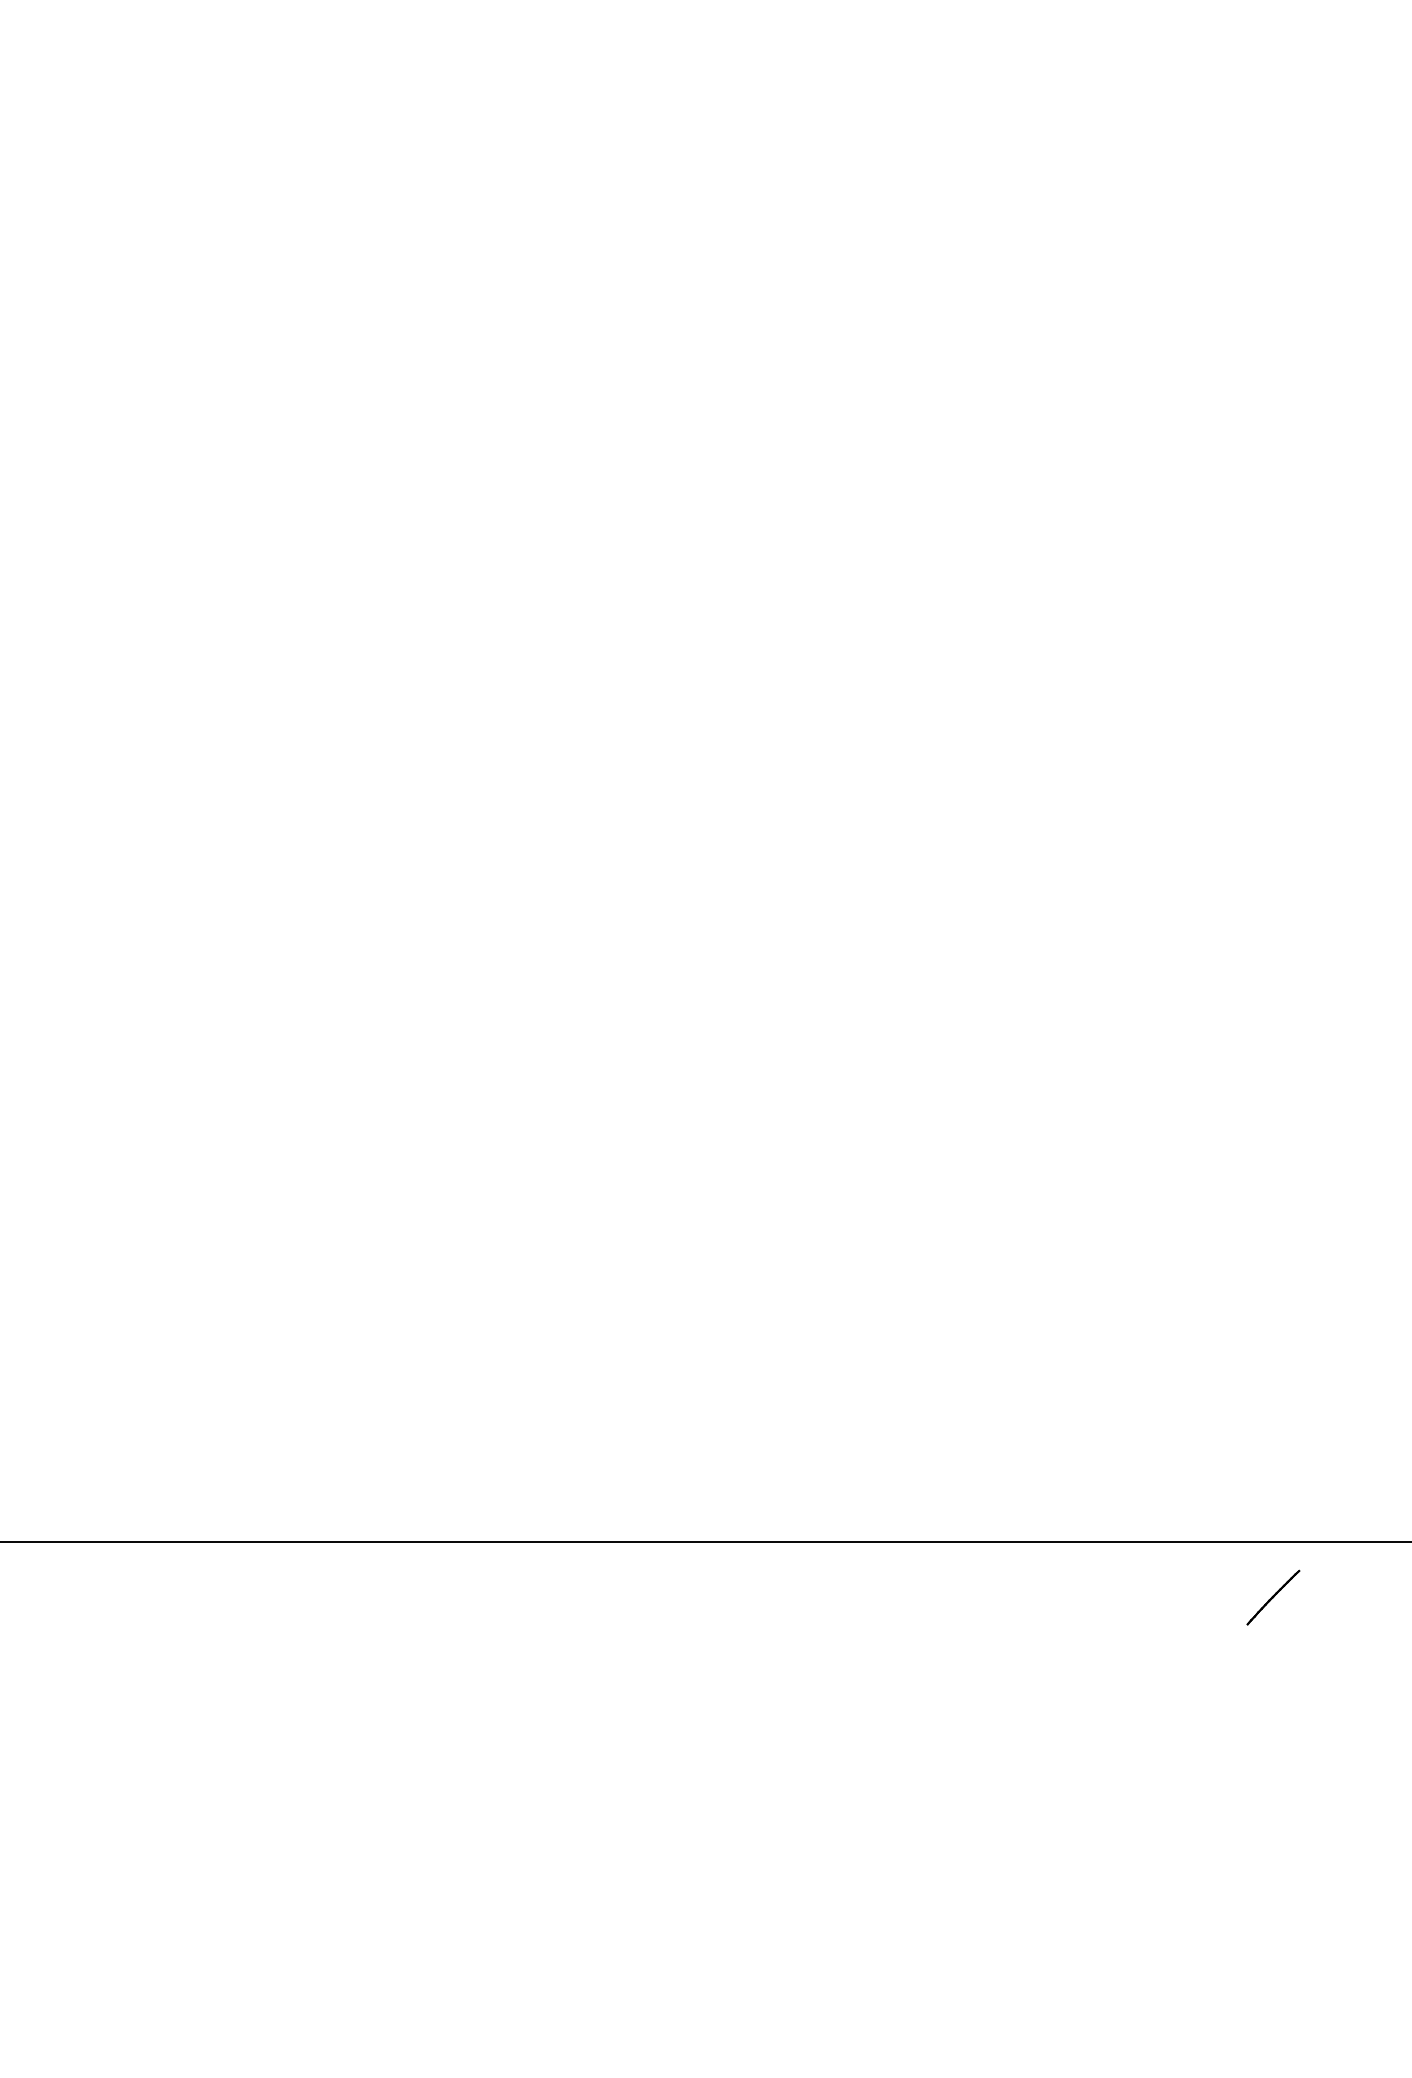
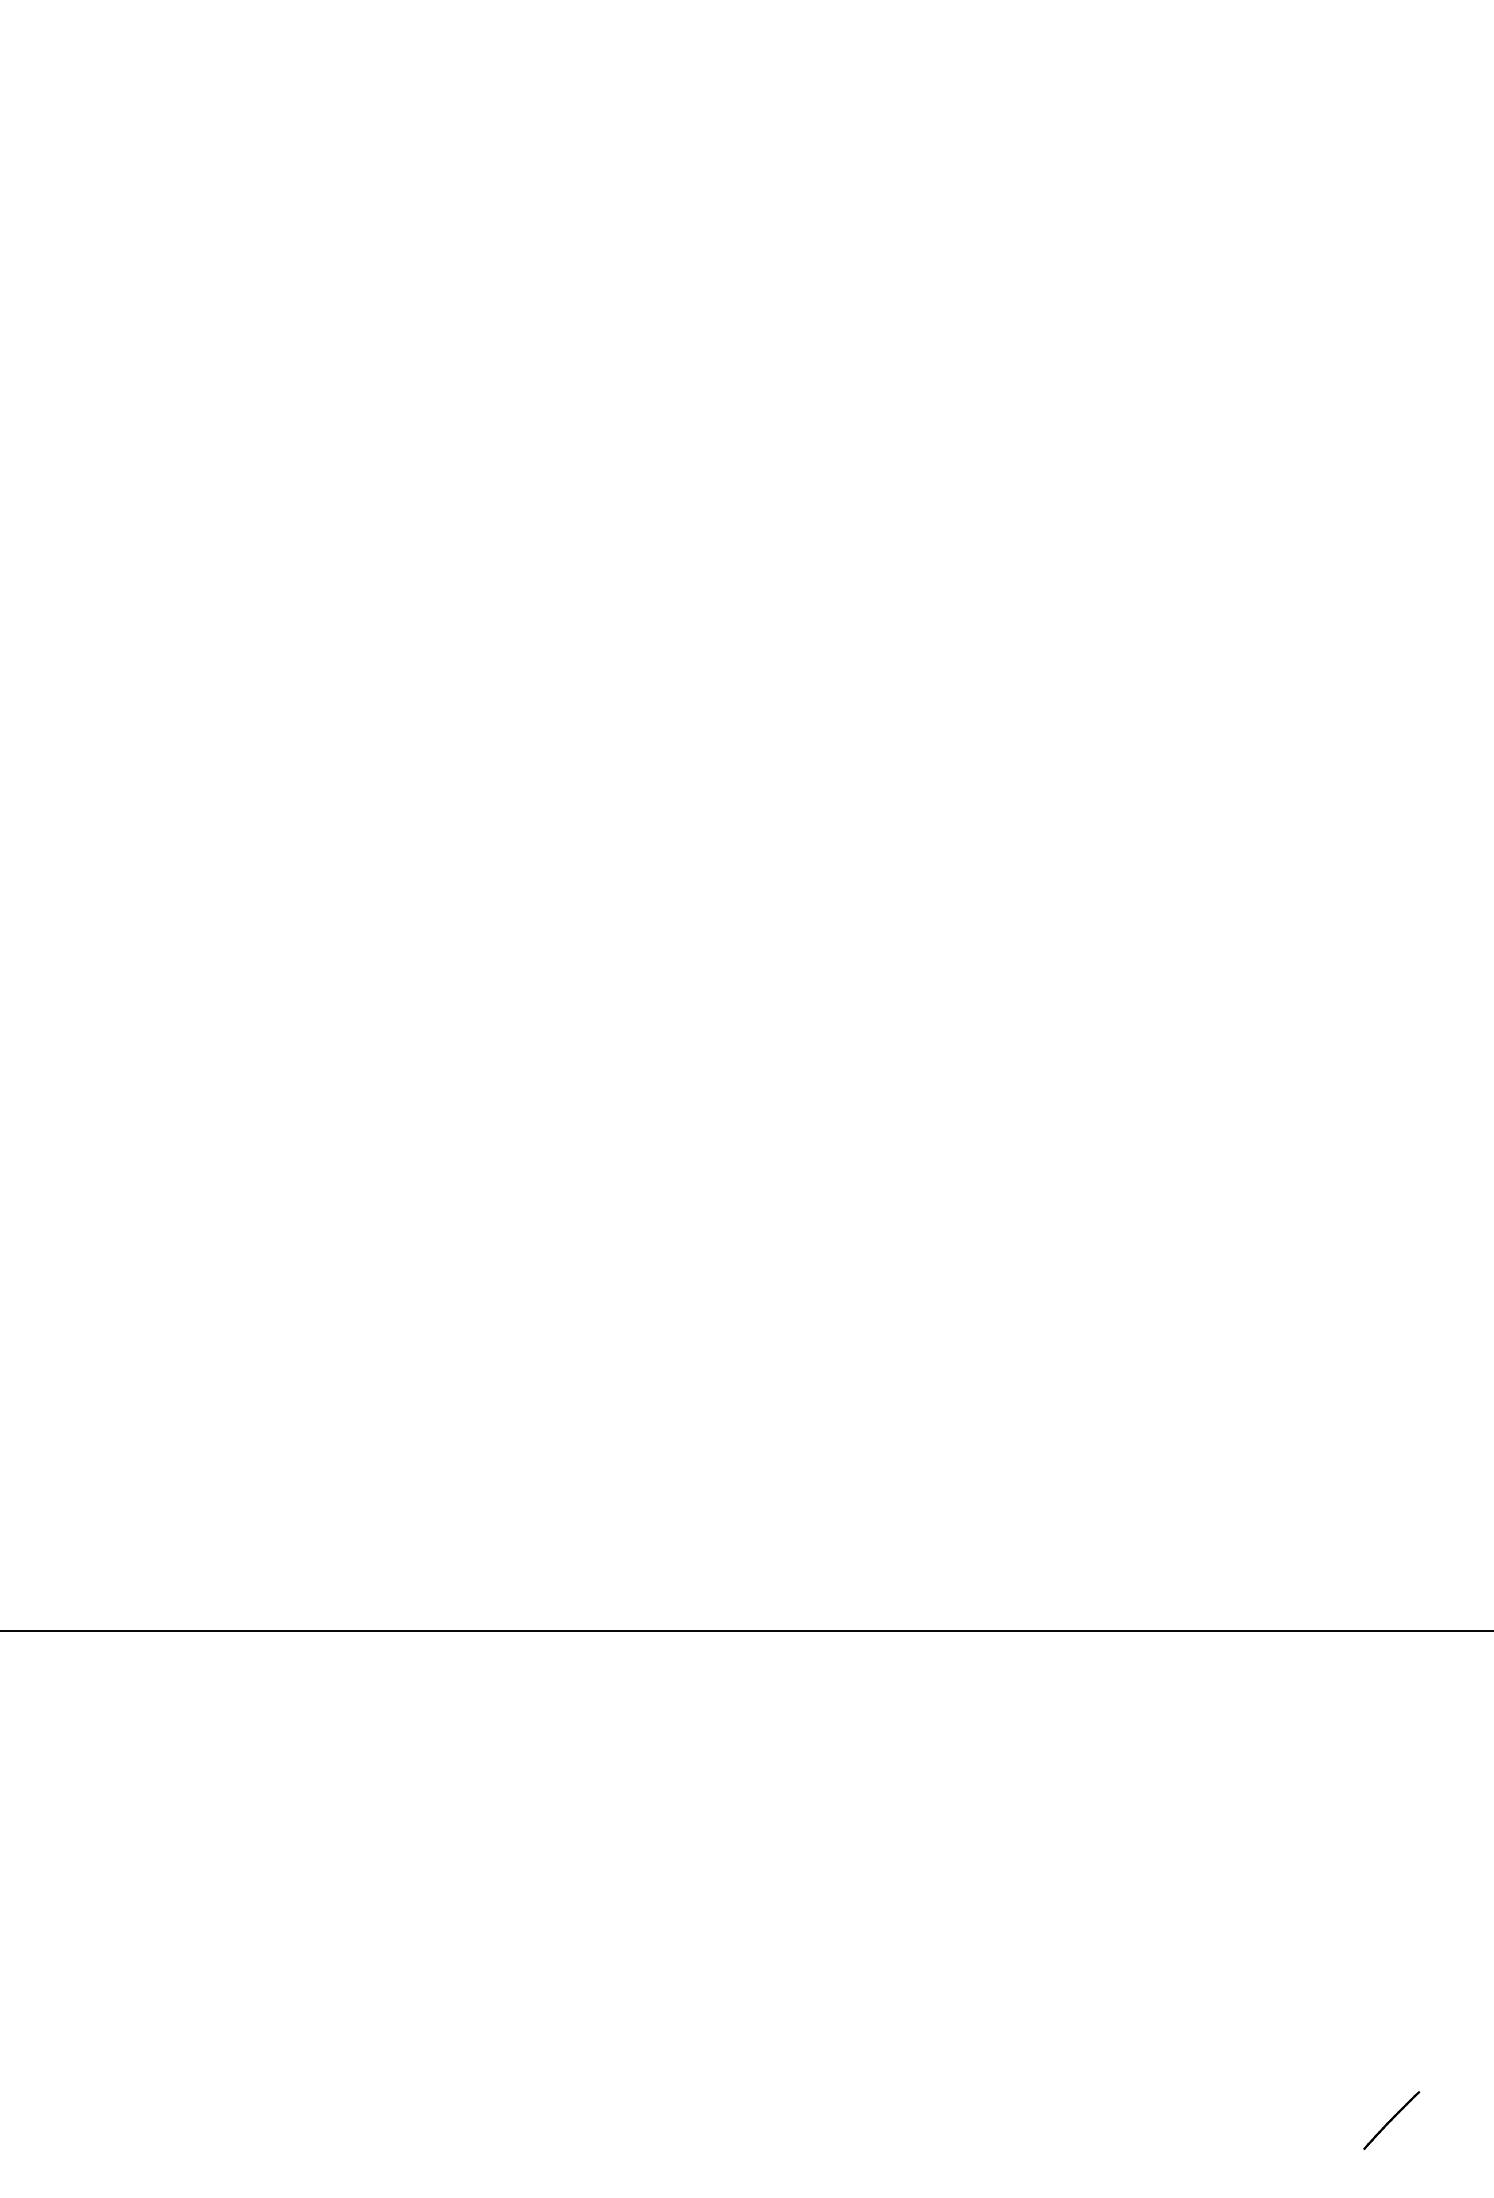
line: (1273, 1597) -> (1391, 2120), moved

